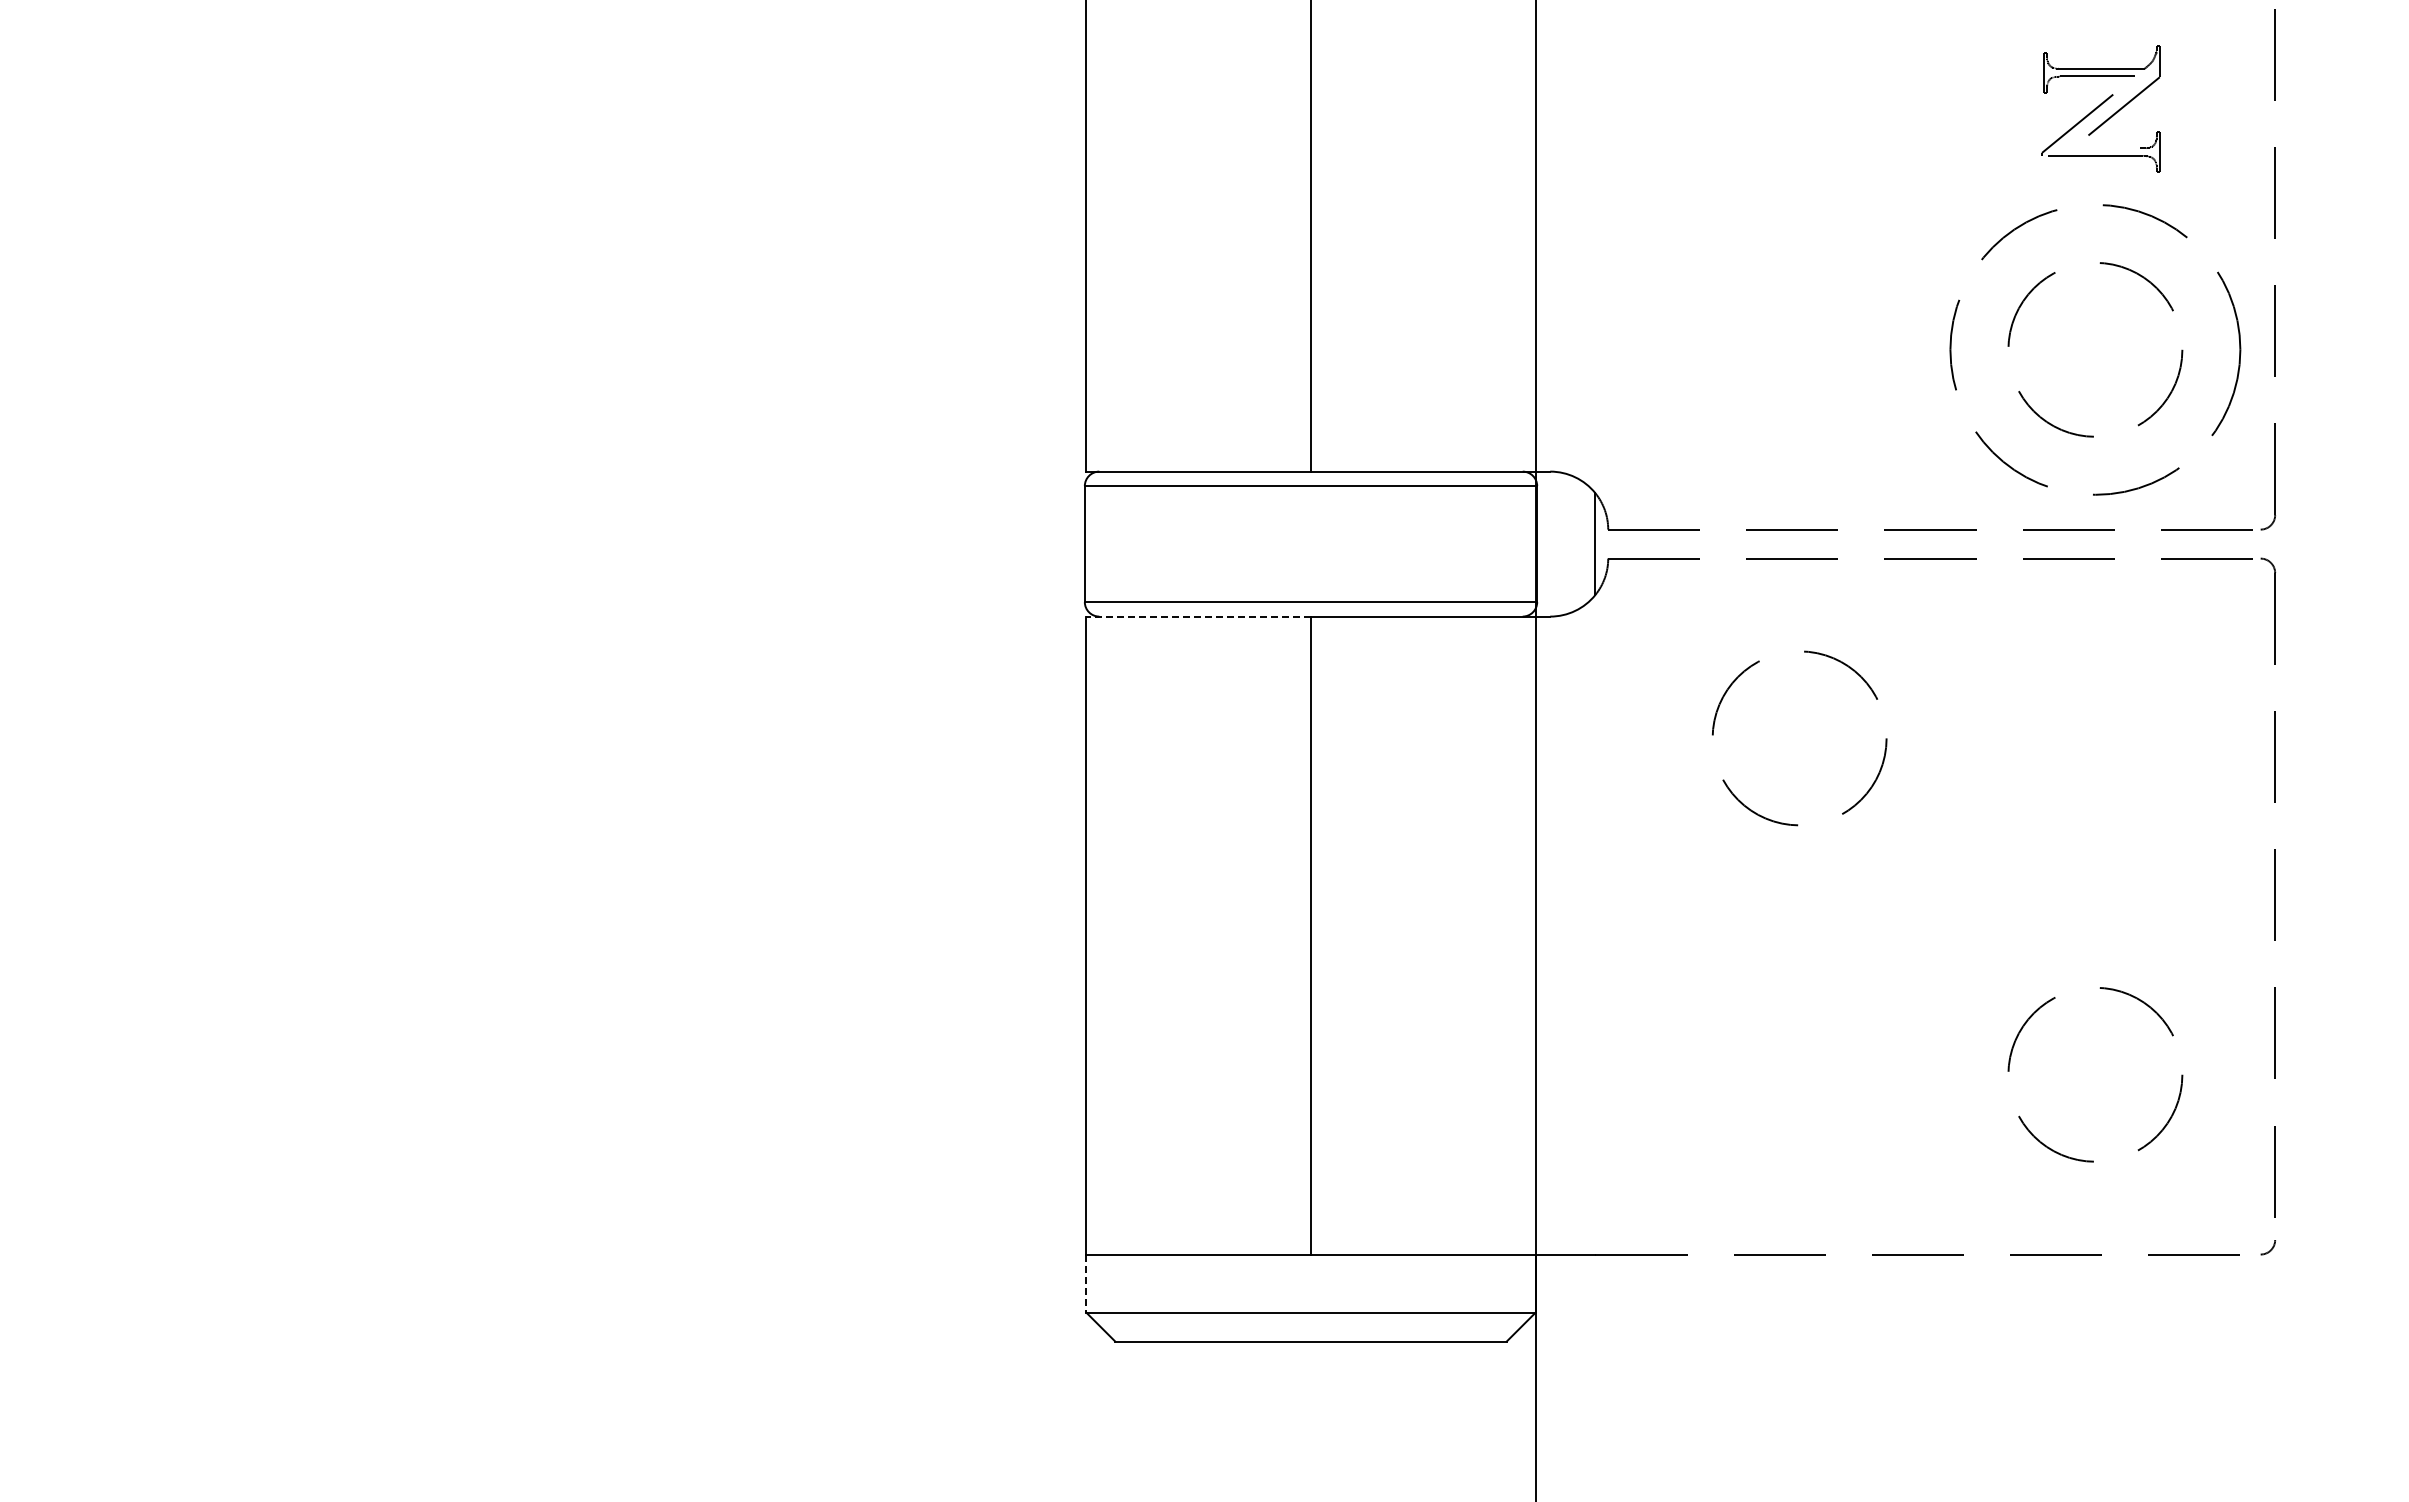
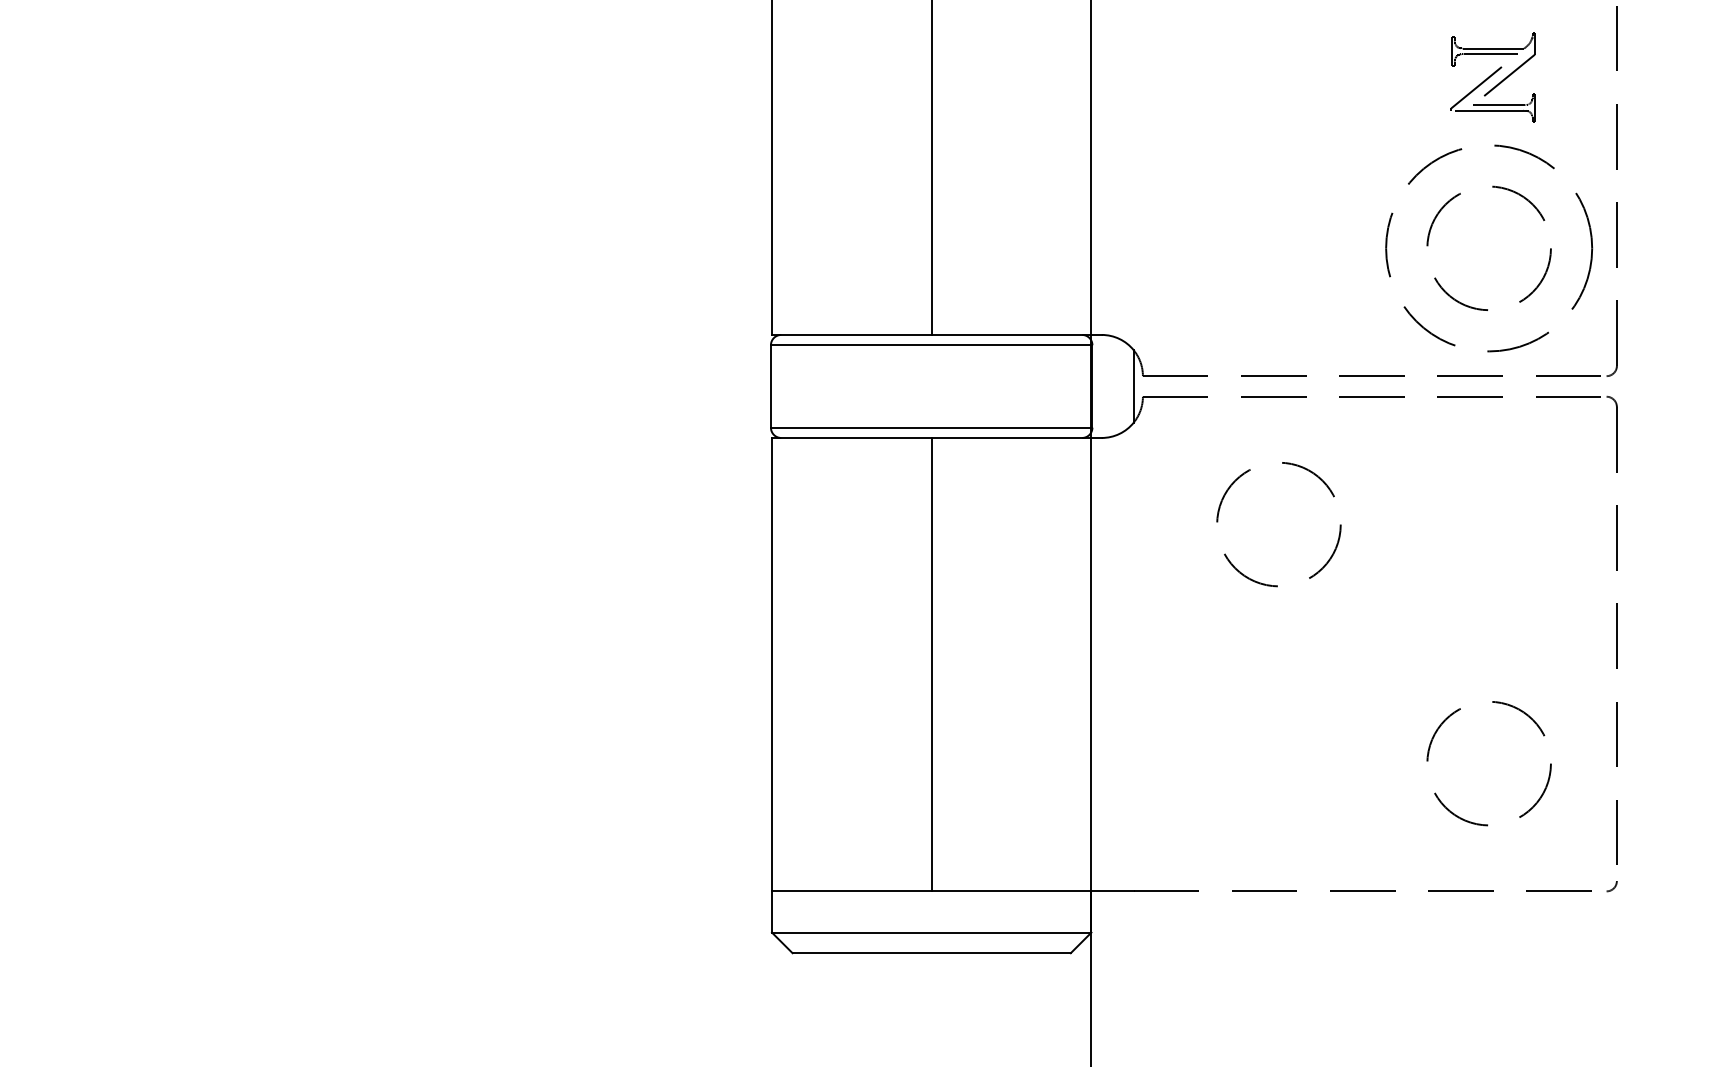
line: (2105, 148) -> (1496, 105), added
line: (1198, 616) -> (851, 437), dashed -> solid
line: (1086, 1283) -> (772, 911), dashed -> solid

